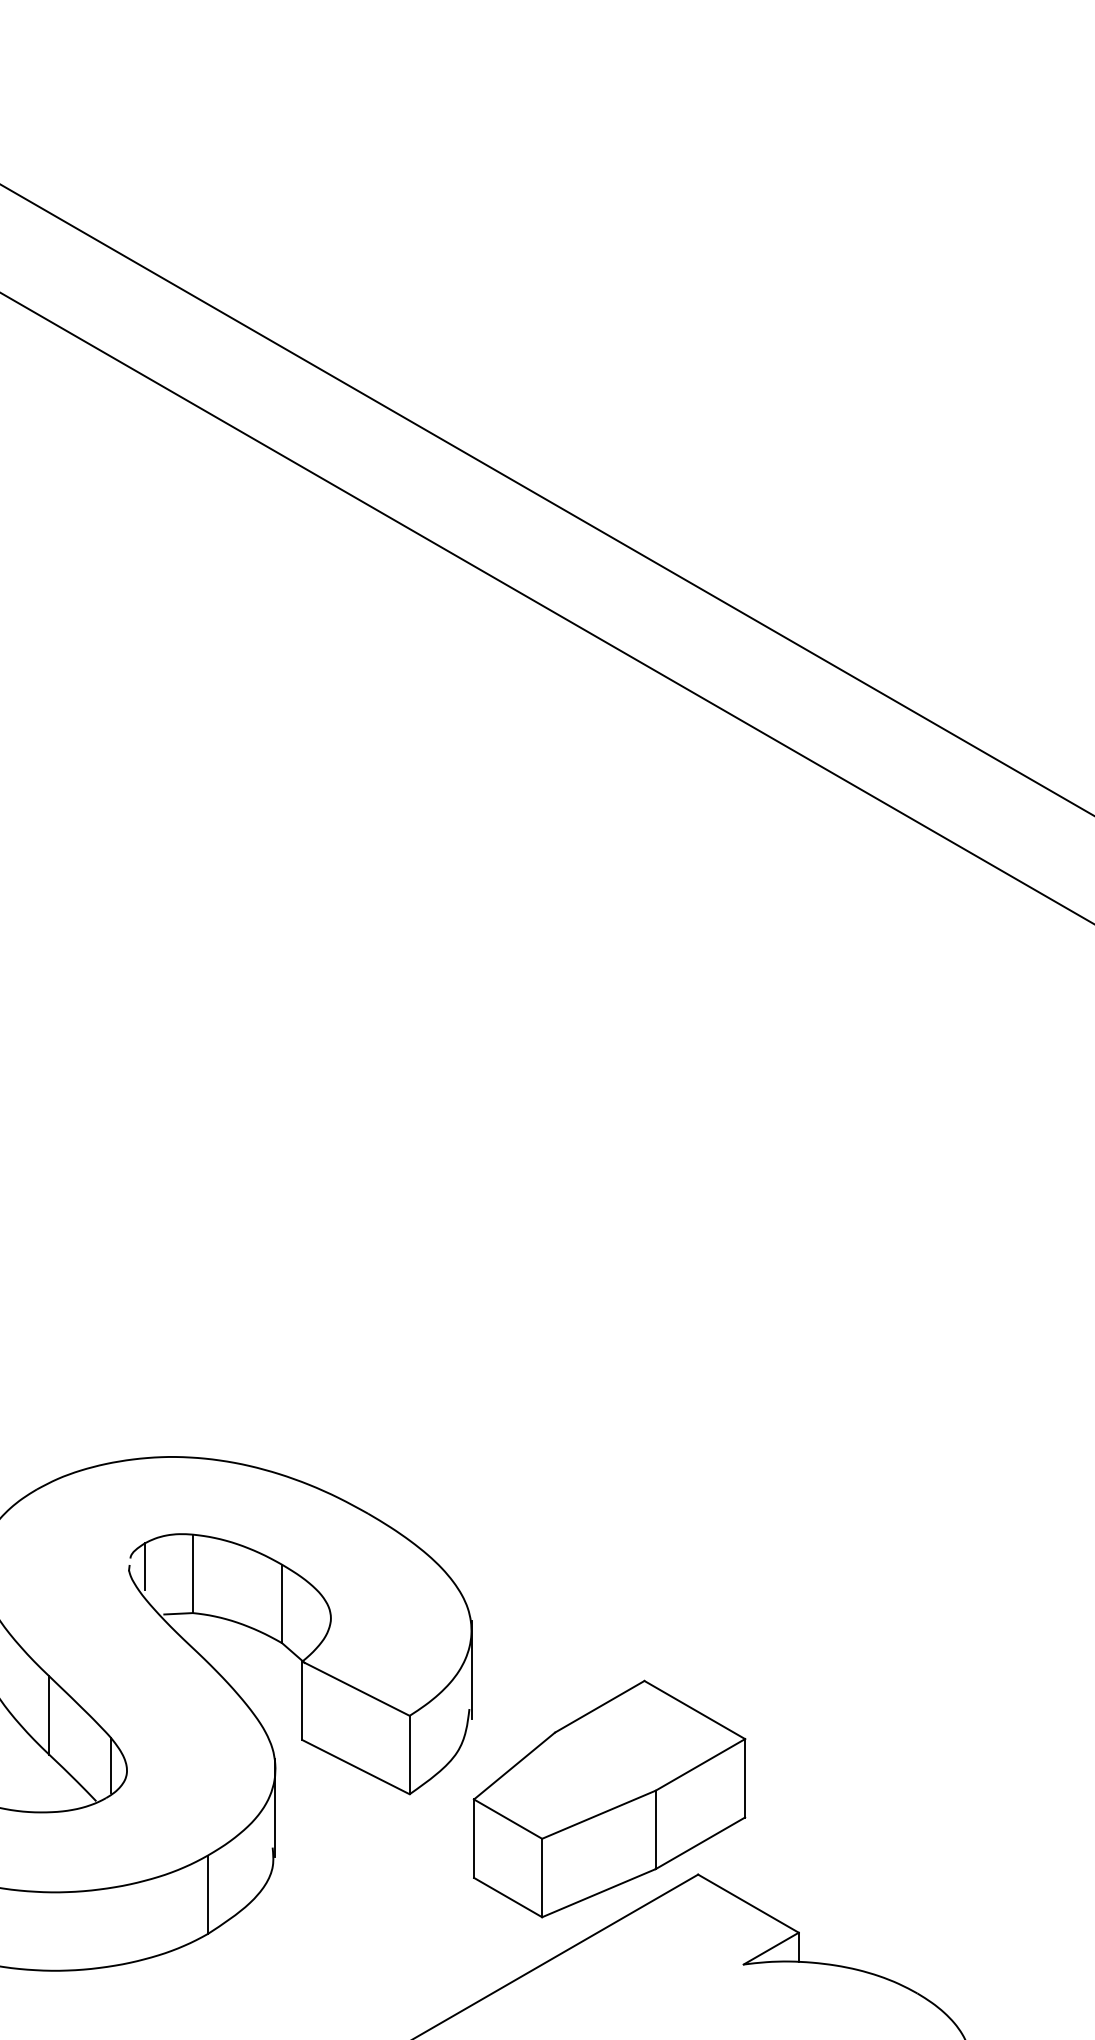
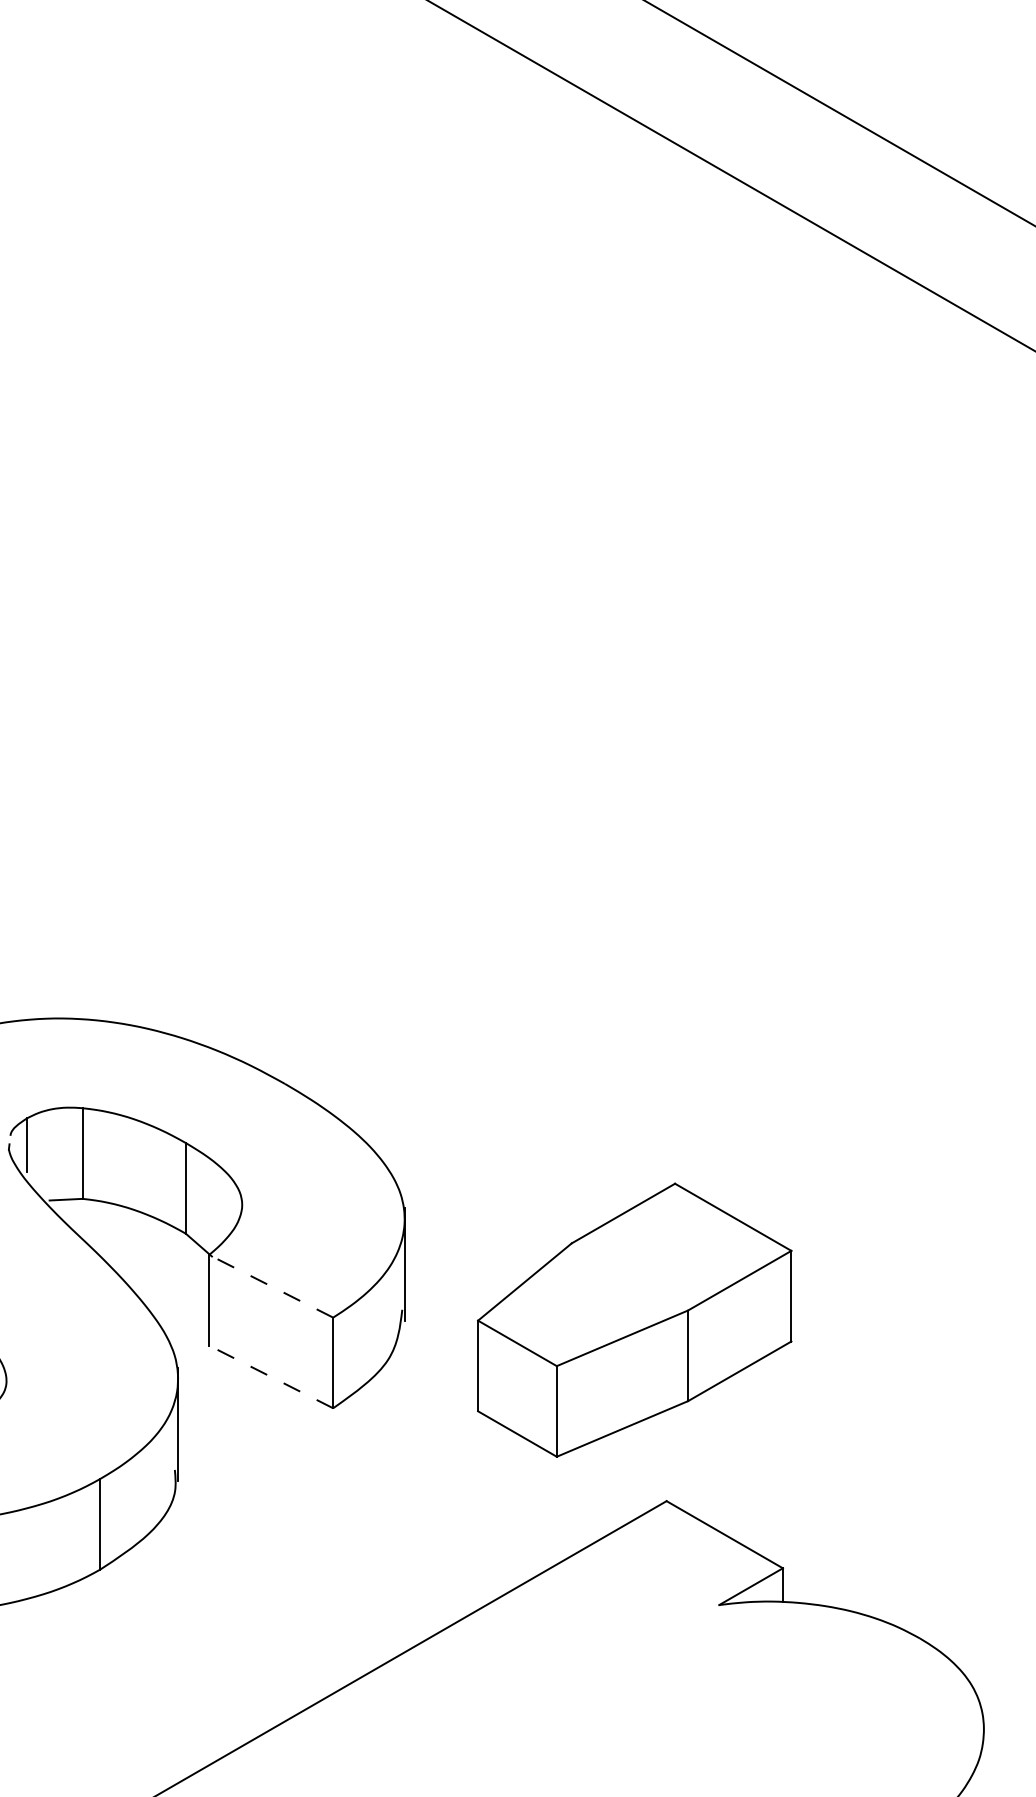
line: (355, 1688) -> (270, 1286), solid -> dashed
line: (355, 1766) -> (270, 1376), solid -> dashed
part: (609, 1798) -> (634, 1319), moved

